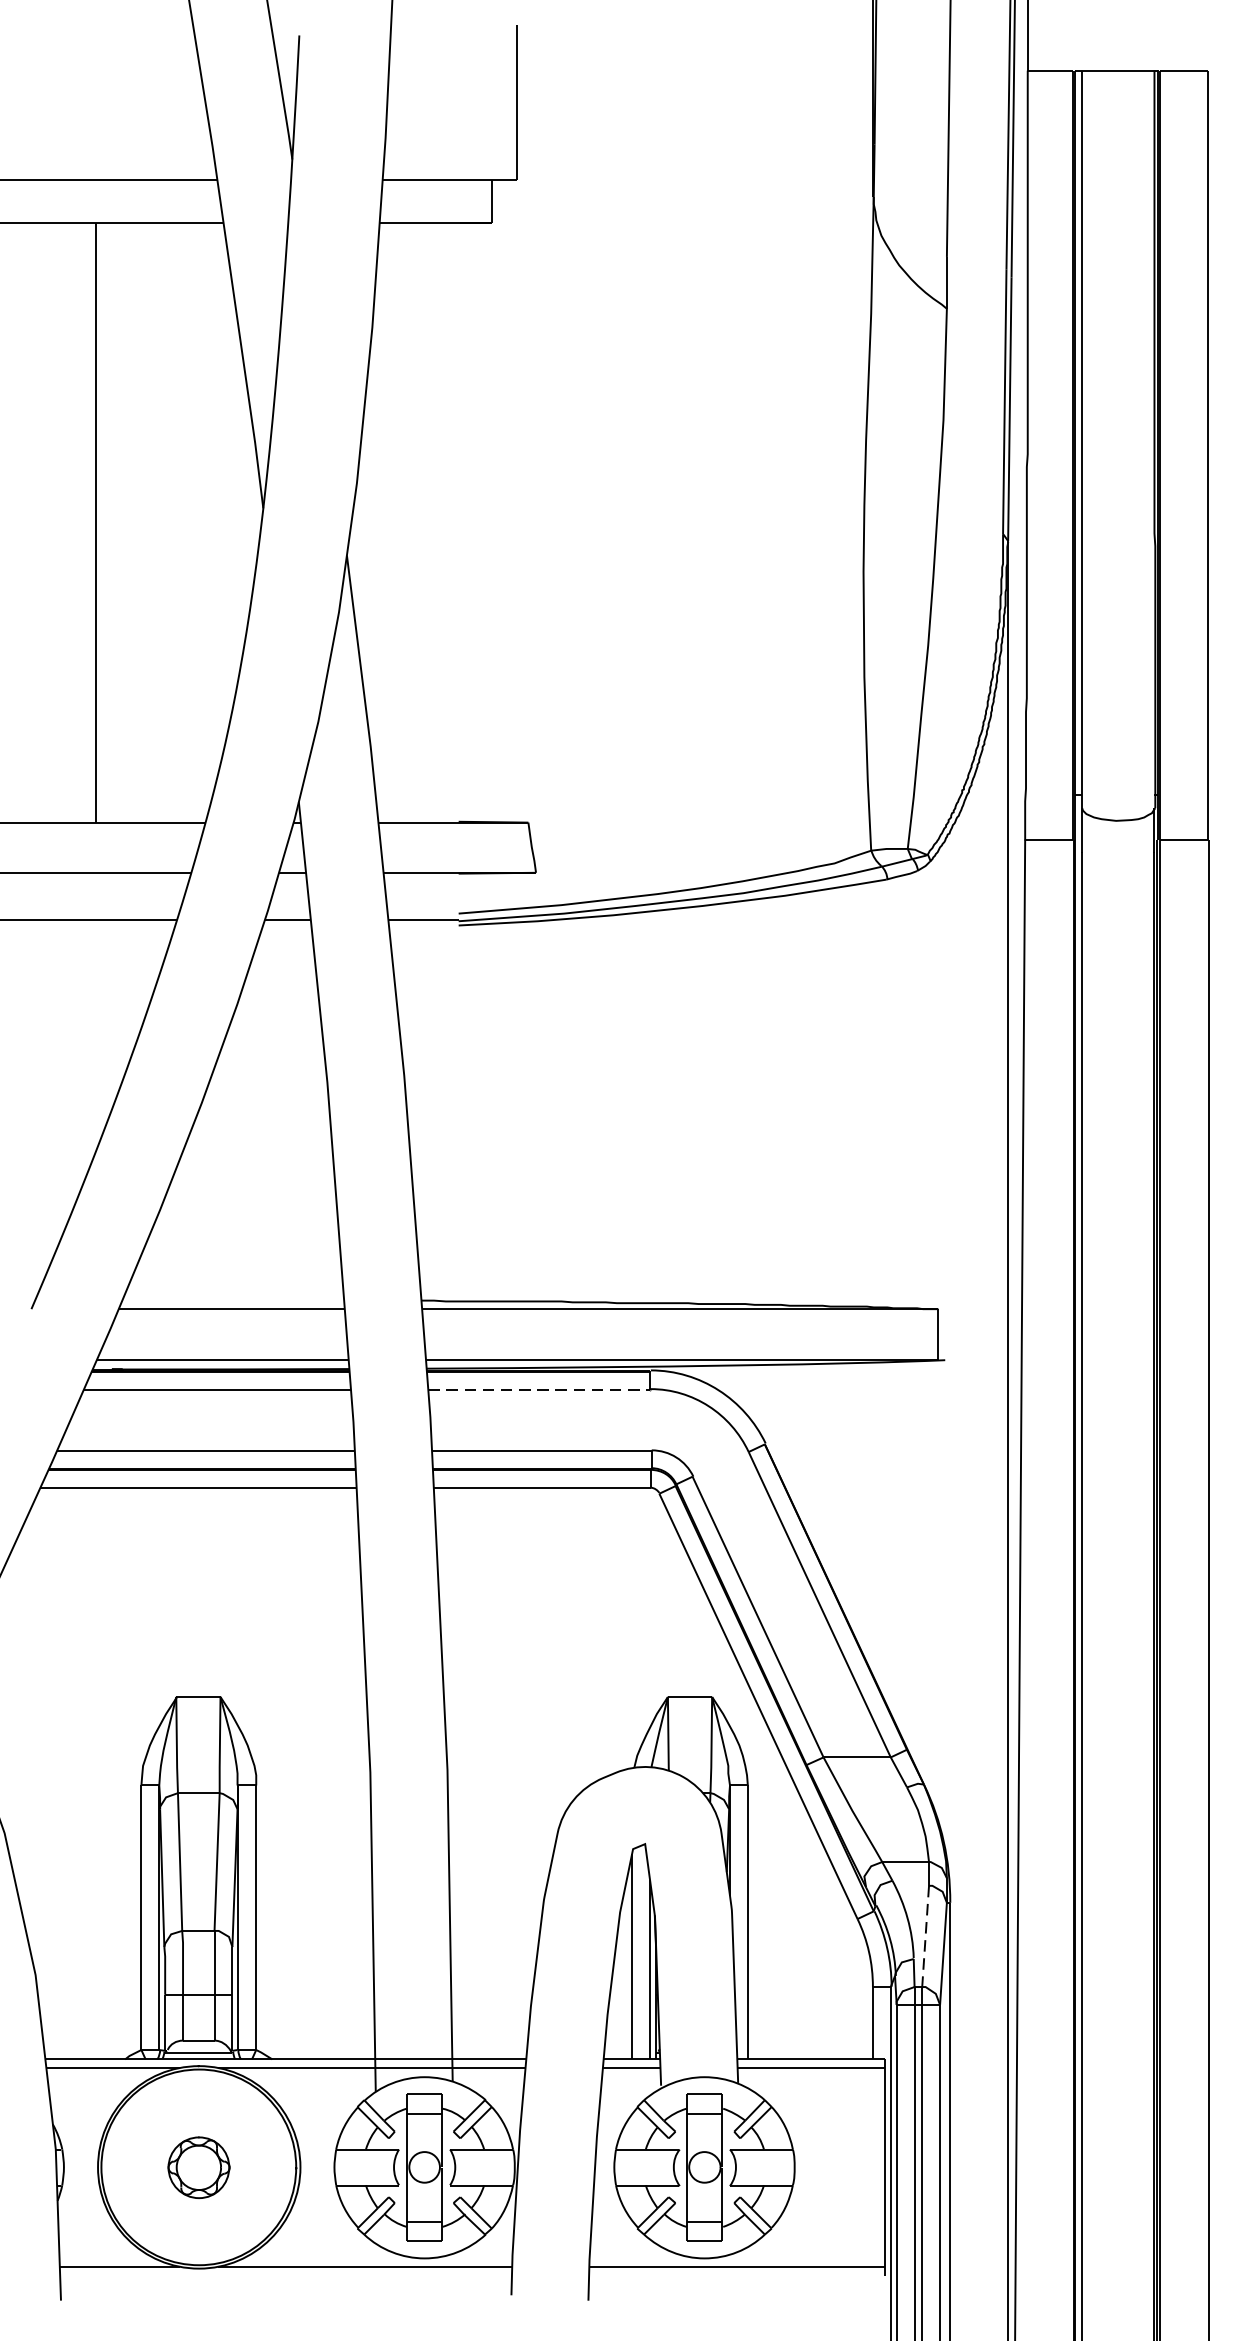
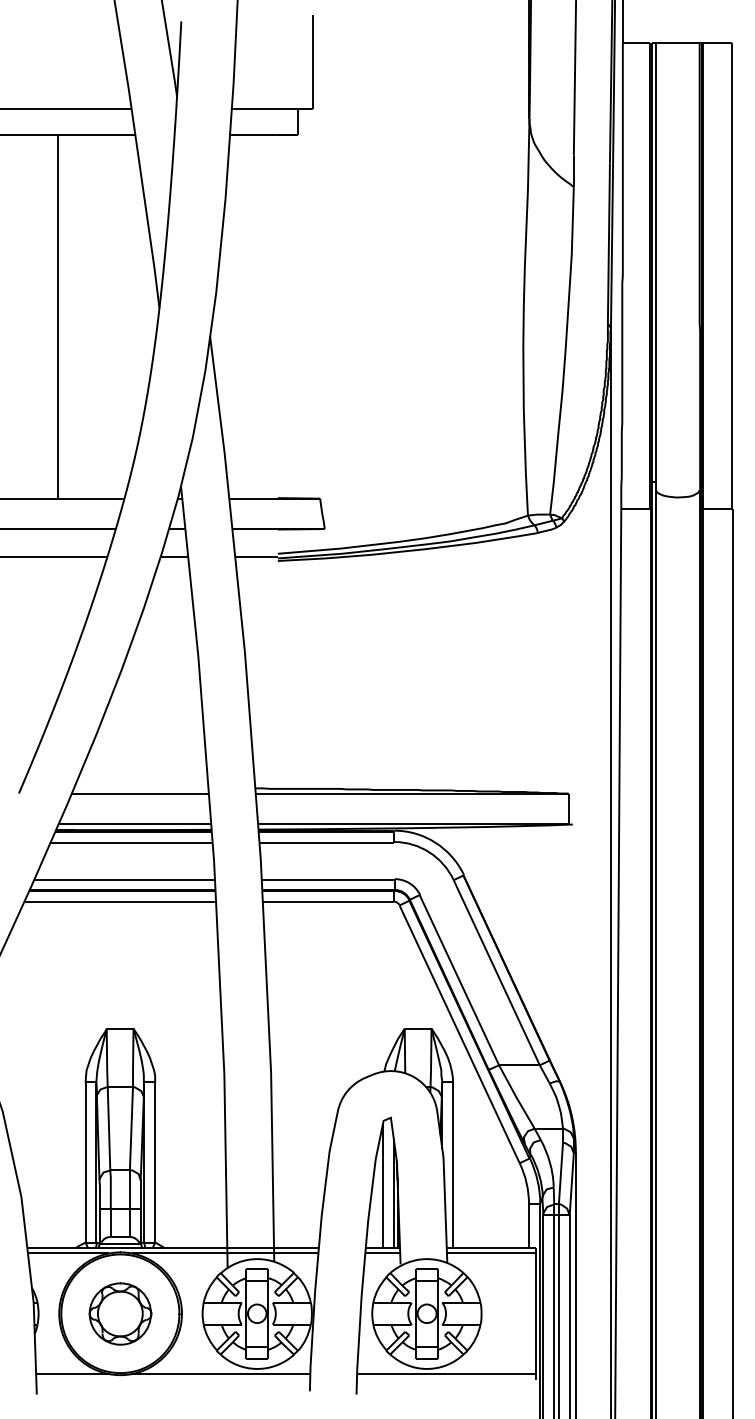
line: (540, 1389) -> (327, 842), dashed -> solid
line: (924, 1937) -> (560, 1174), dashed -> solid
part: (199, 2166) -> (120, 1313), size x1.67

